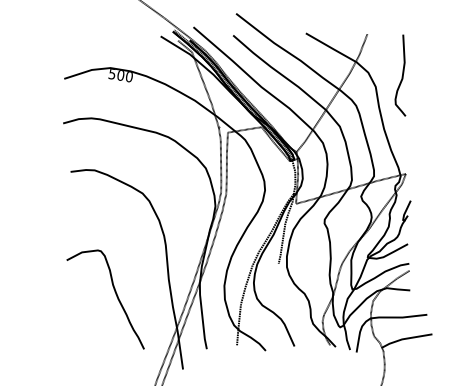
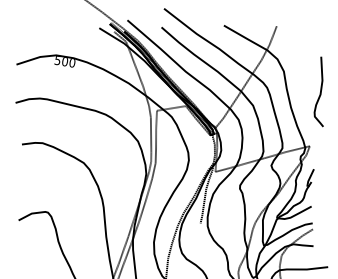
curve: (401, 76) -> (319, 92), moved

